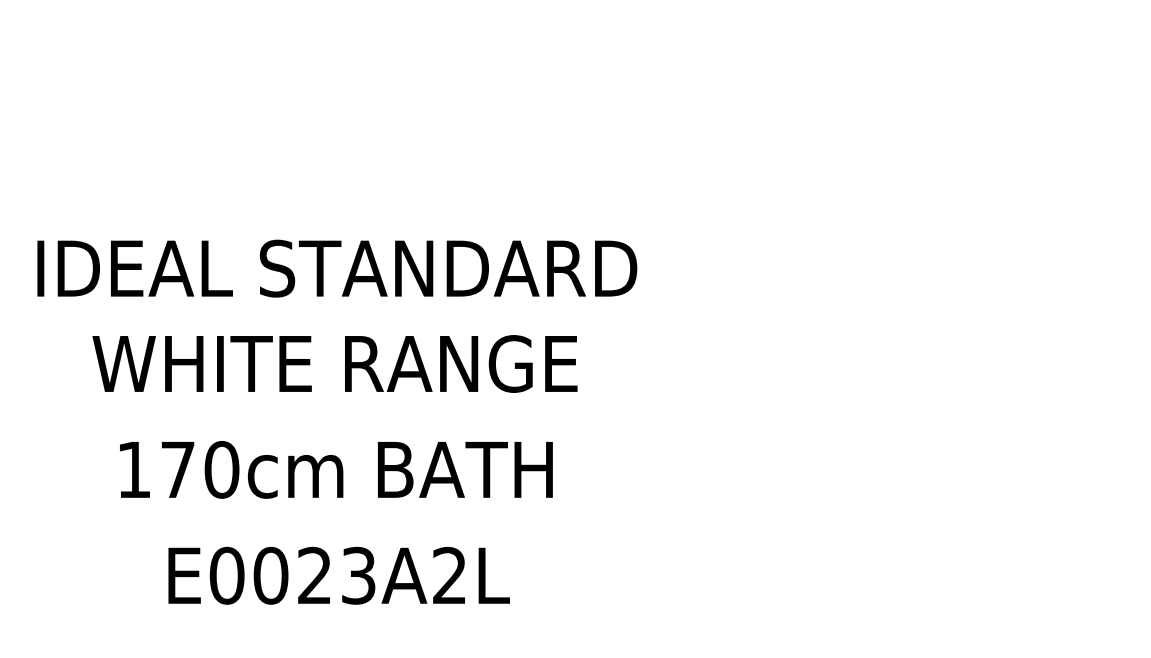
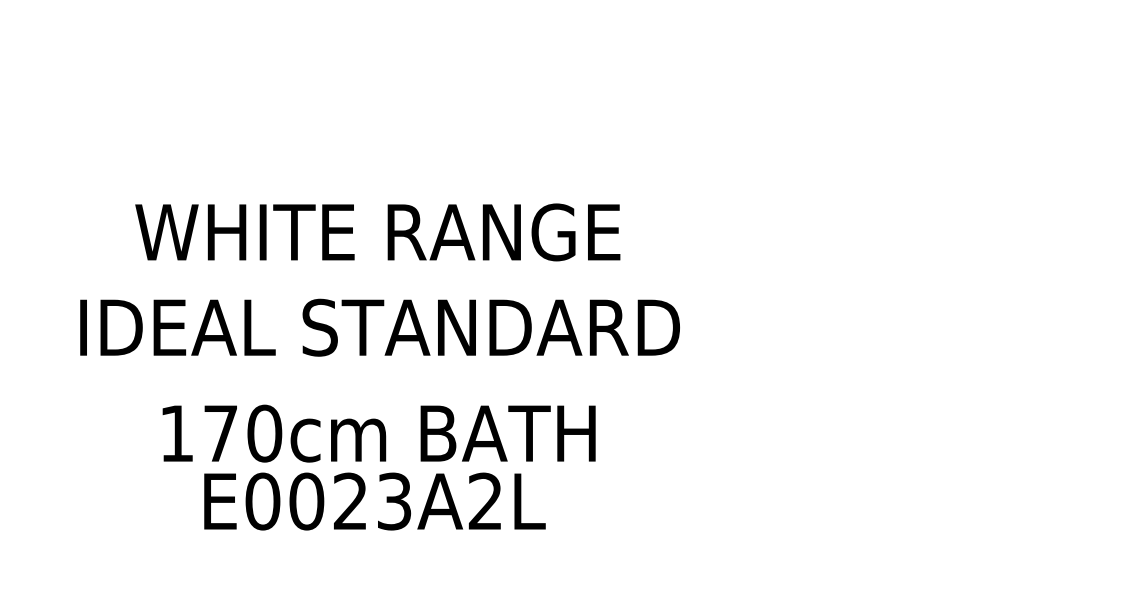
text: (337, 268) -> (380, 232), IDEAL STANDARD -> WHITE RANGE
text: (337, 363) -> (380, 327), WHITE RANGE -> IDEAL STANDARD
text: (338, 575) -> (374, 501), moved

